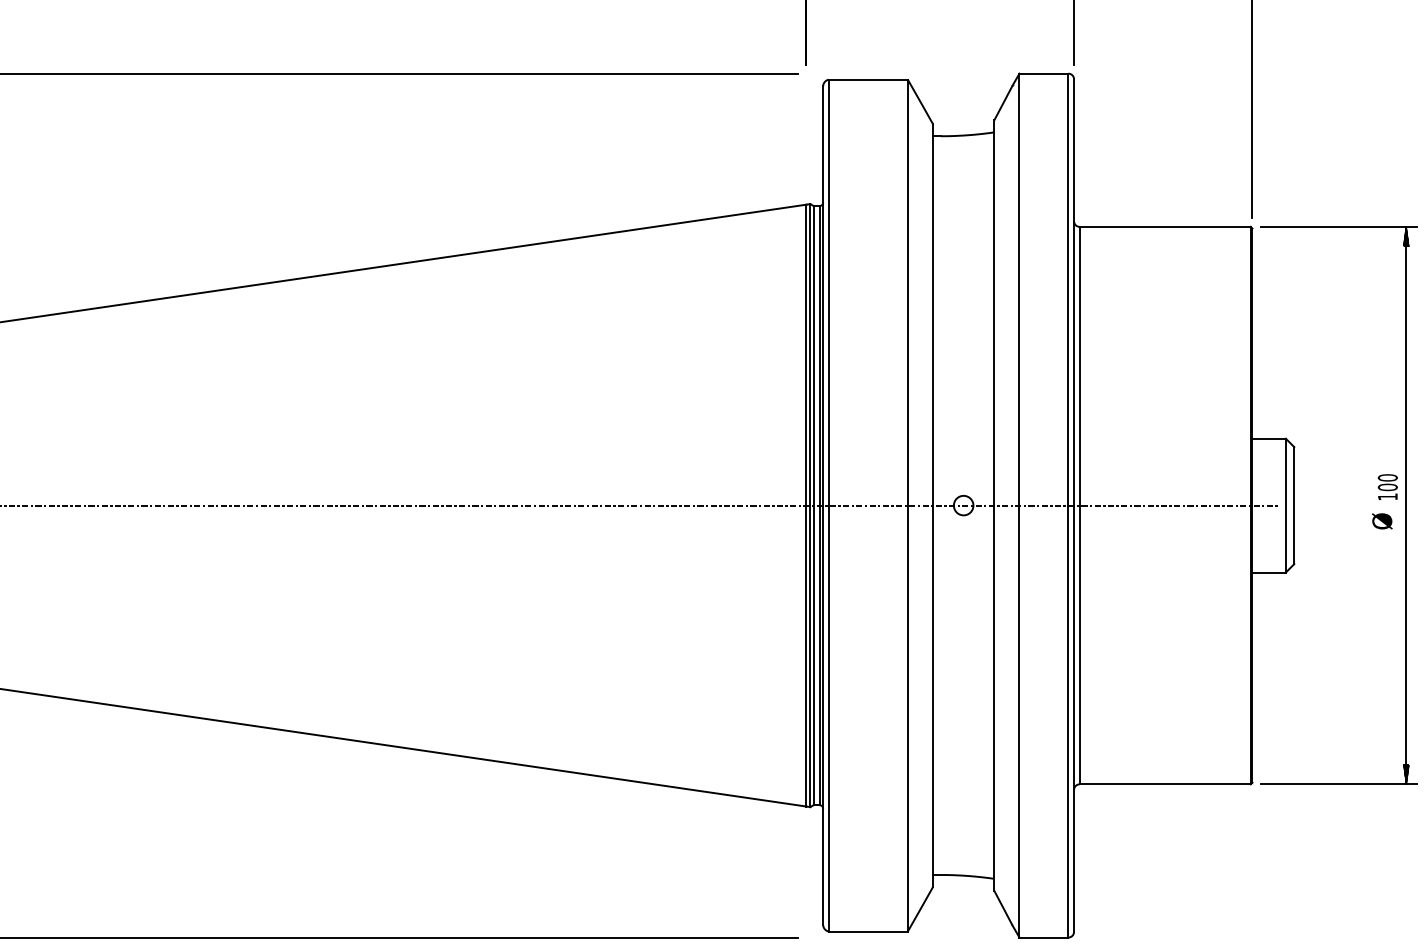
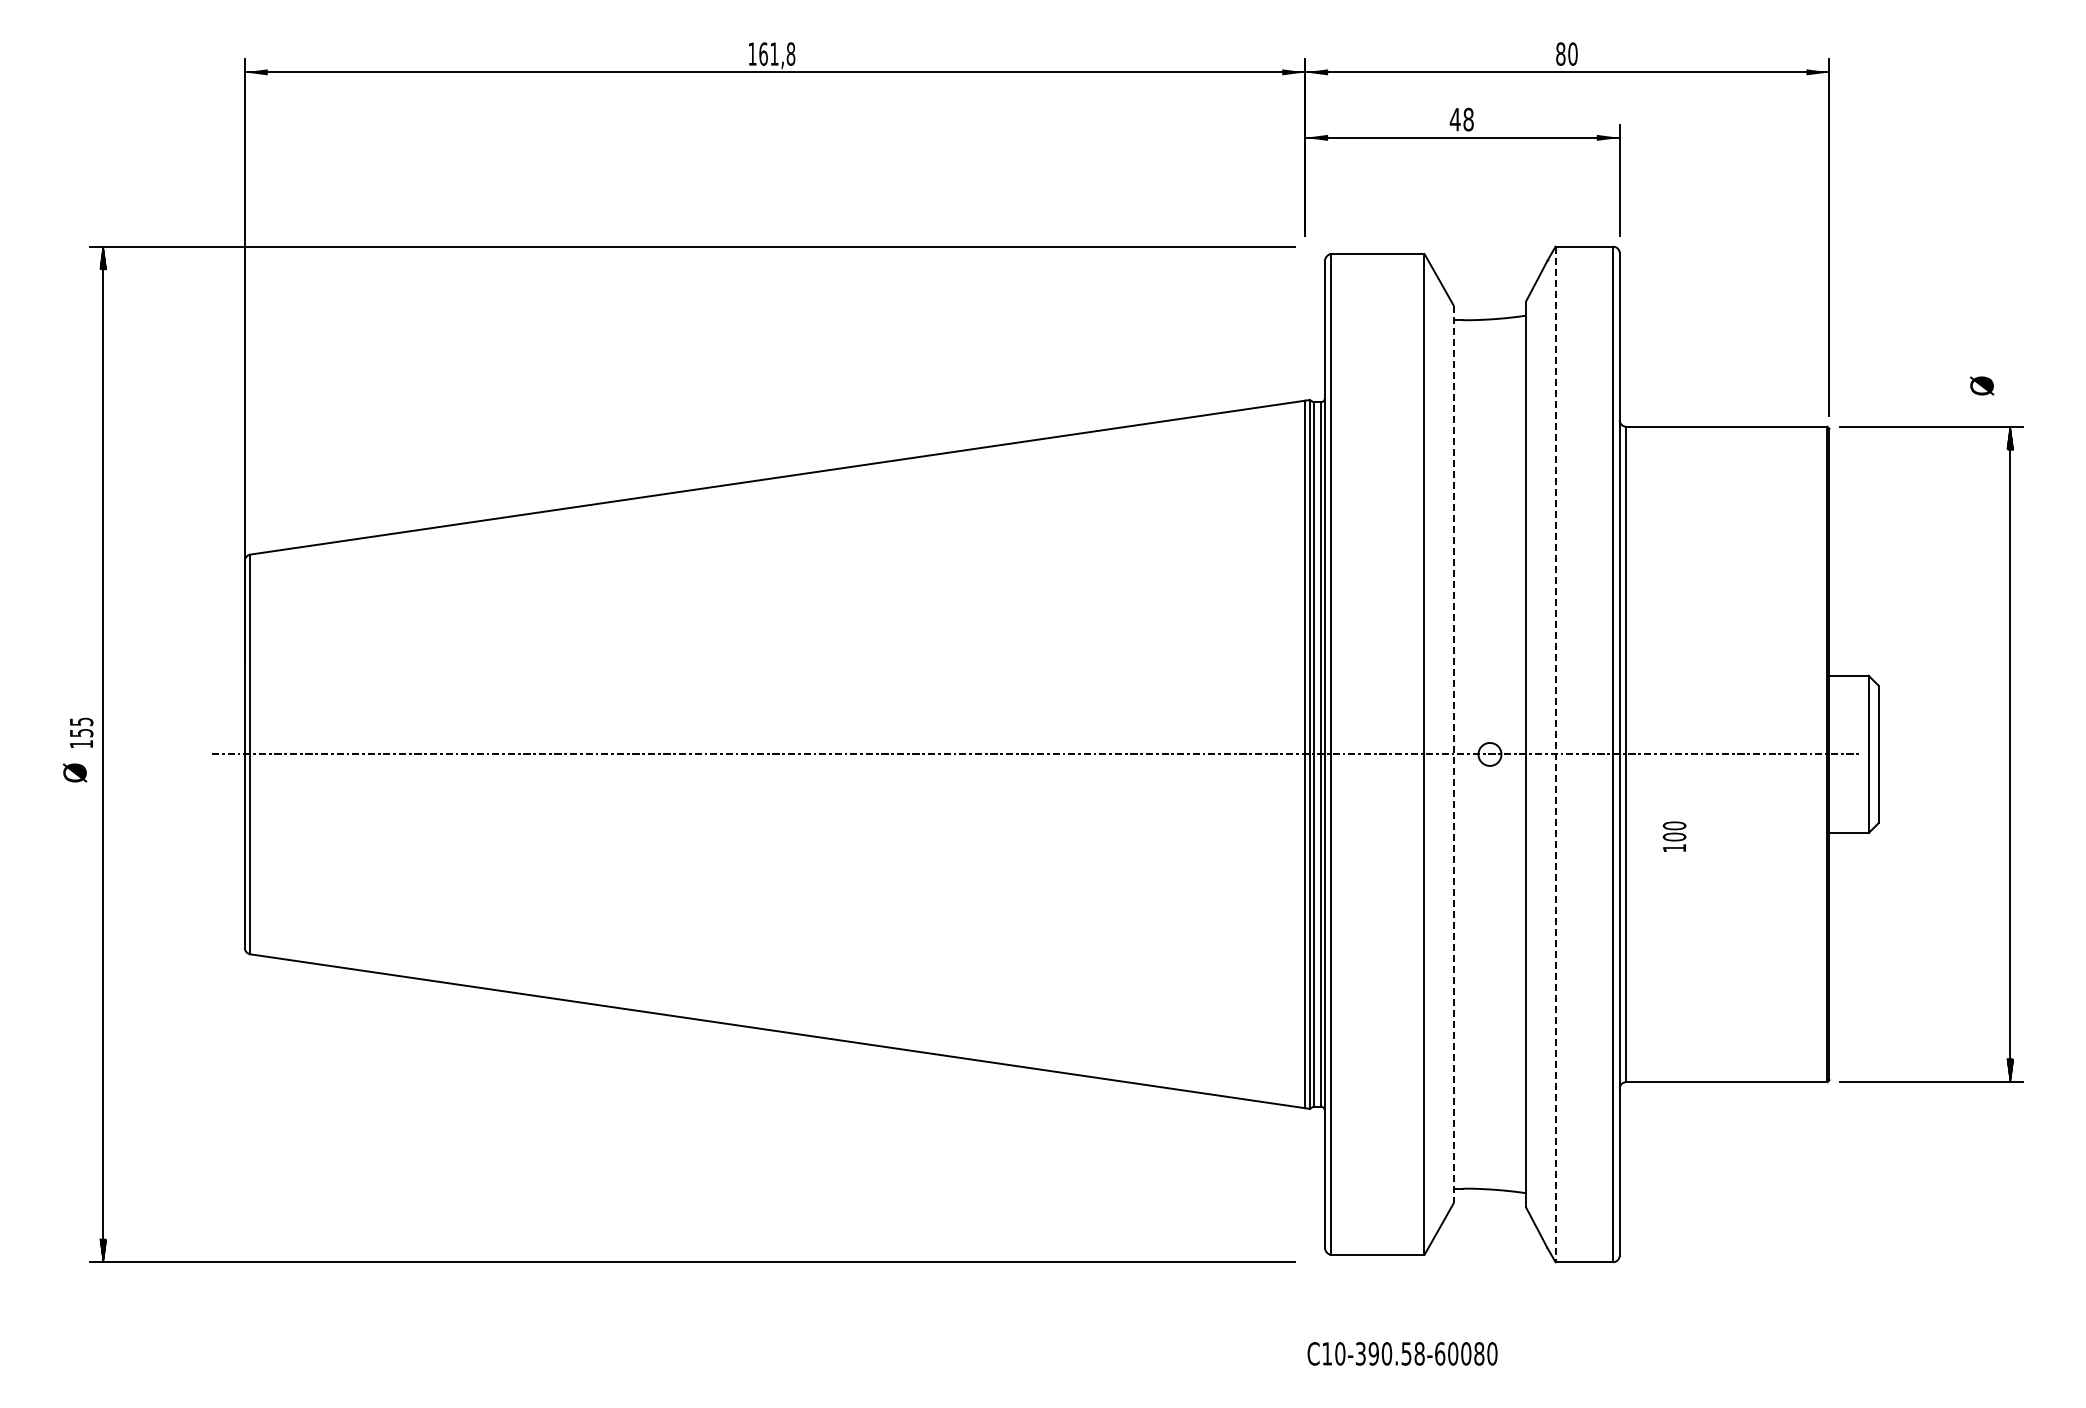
text: (1387, 486) -> (1674, 836), moved
line: (932, 505) -> (1453, 754), solid -> dashed
line: (1019, 505) -> (1555, 754), solid -> dashed
text: (1381, 520) -> (1981, 385), moved

